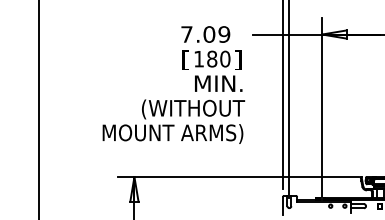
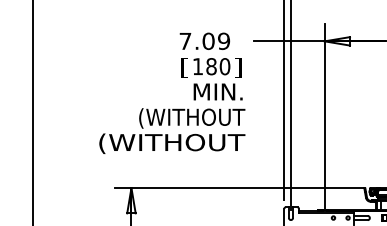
text: (173, 133) -> (171, 143), MOUNT ARMS) -> (WITHOUT

